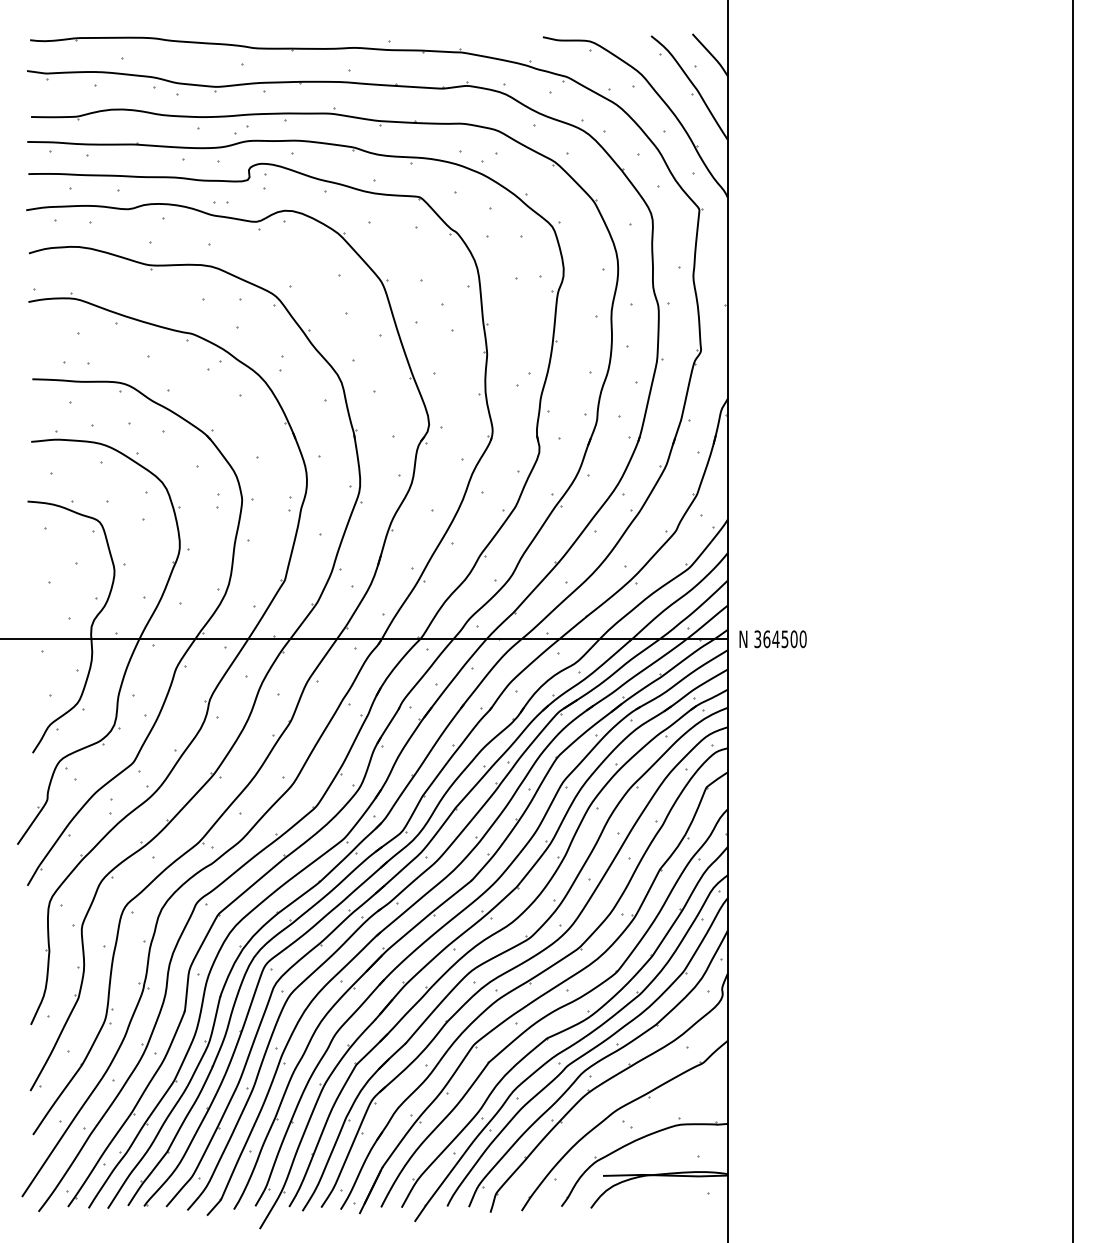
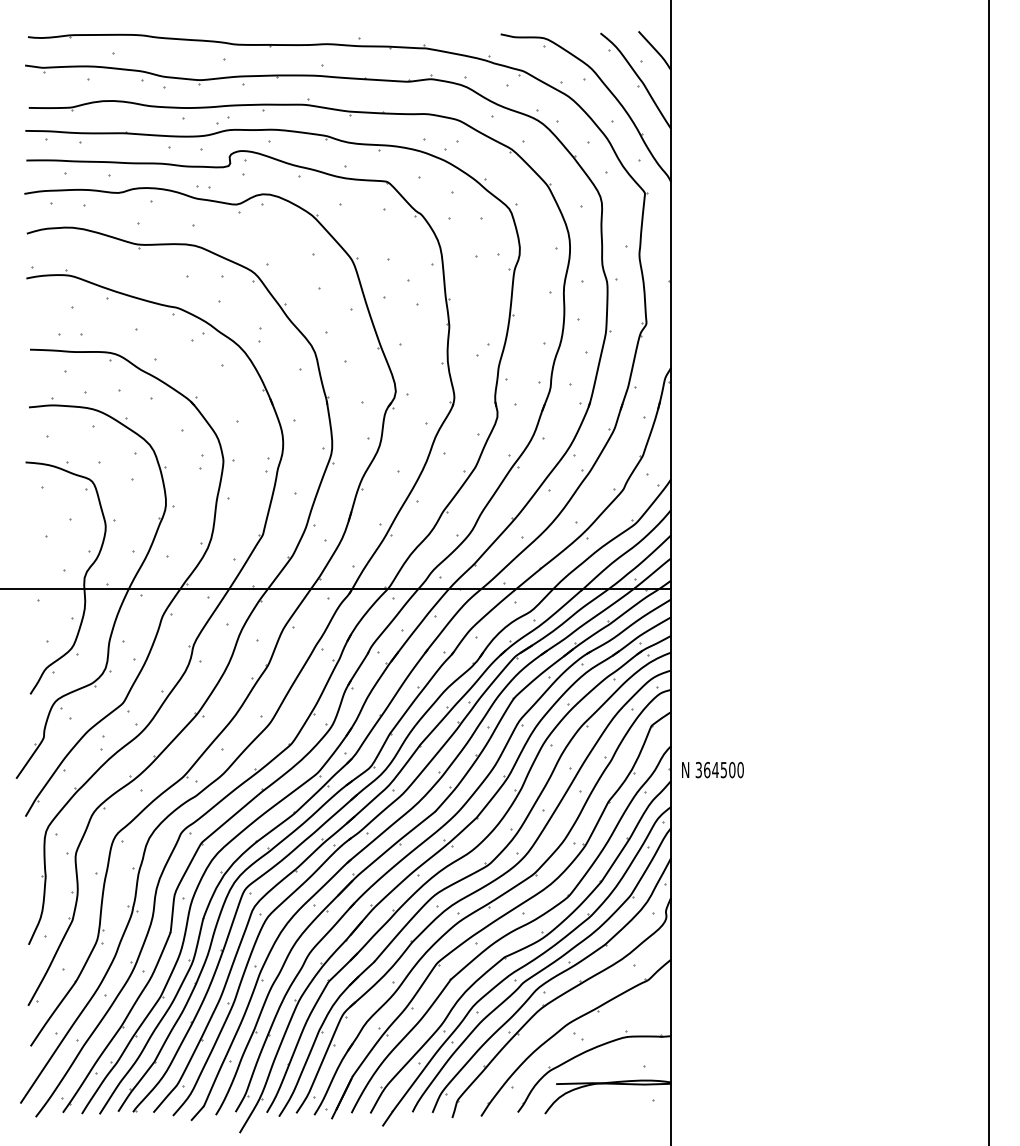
text: (772, 639) -> (712, 770), moved

